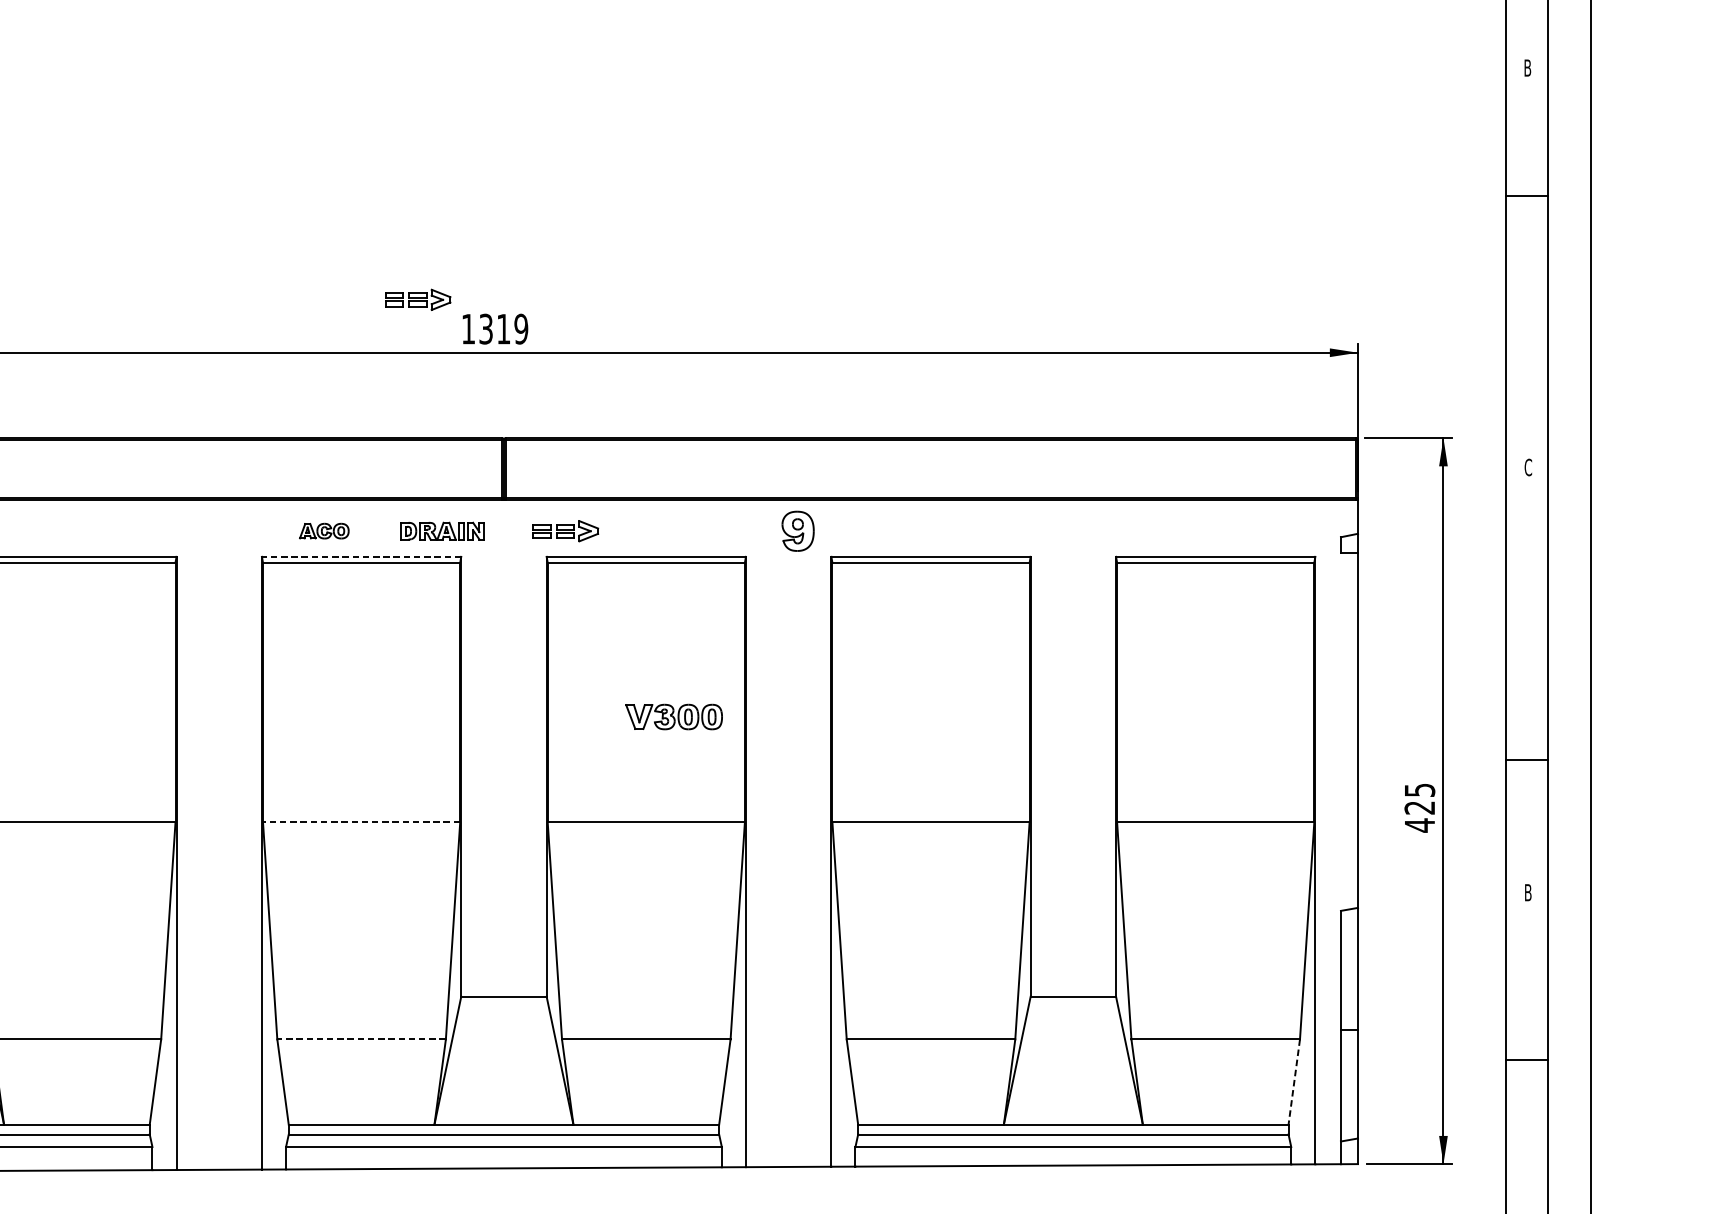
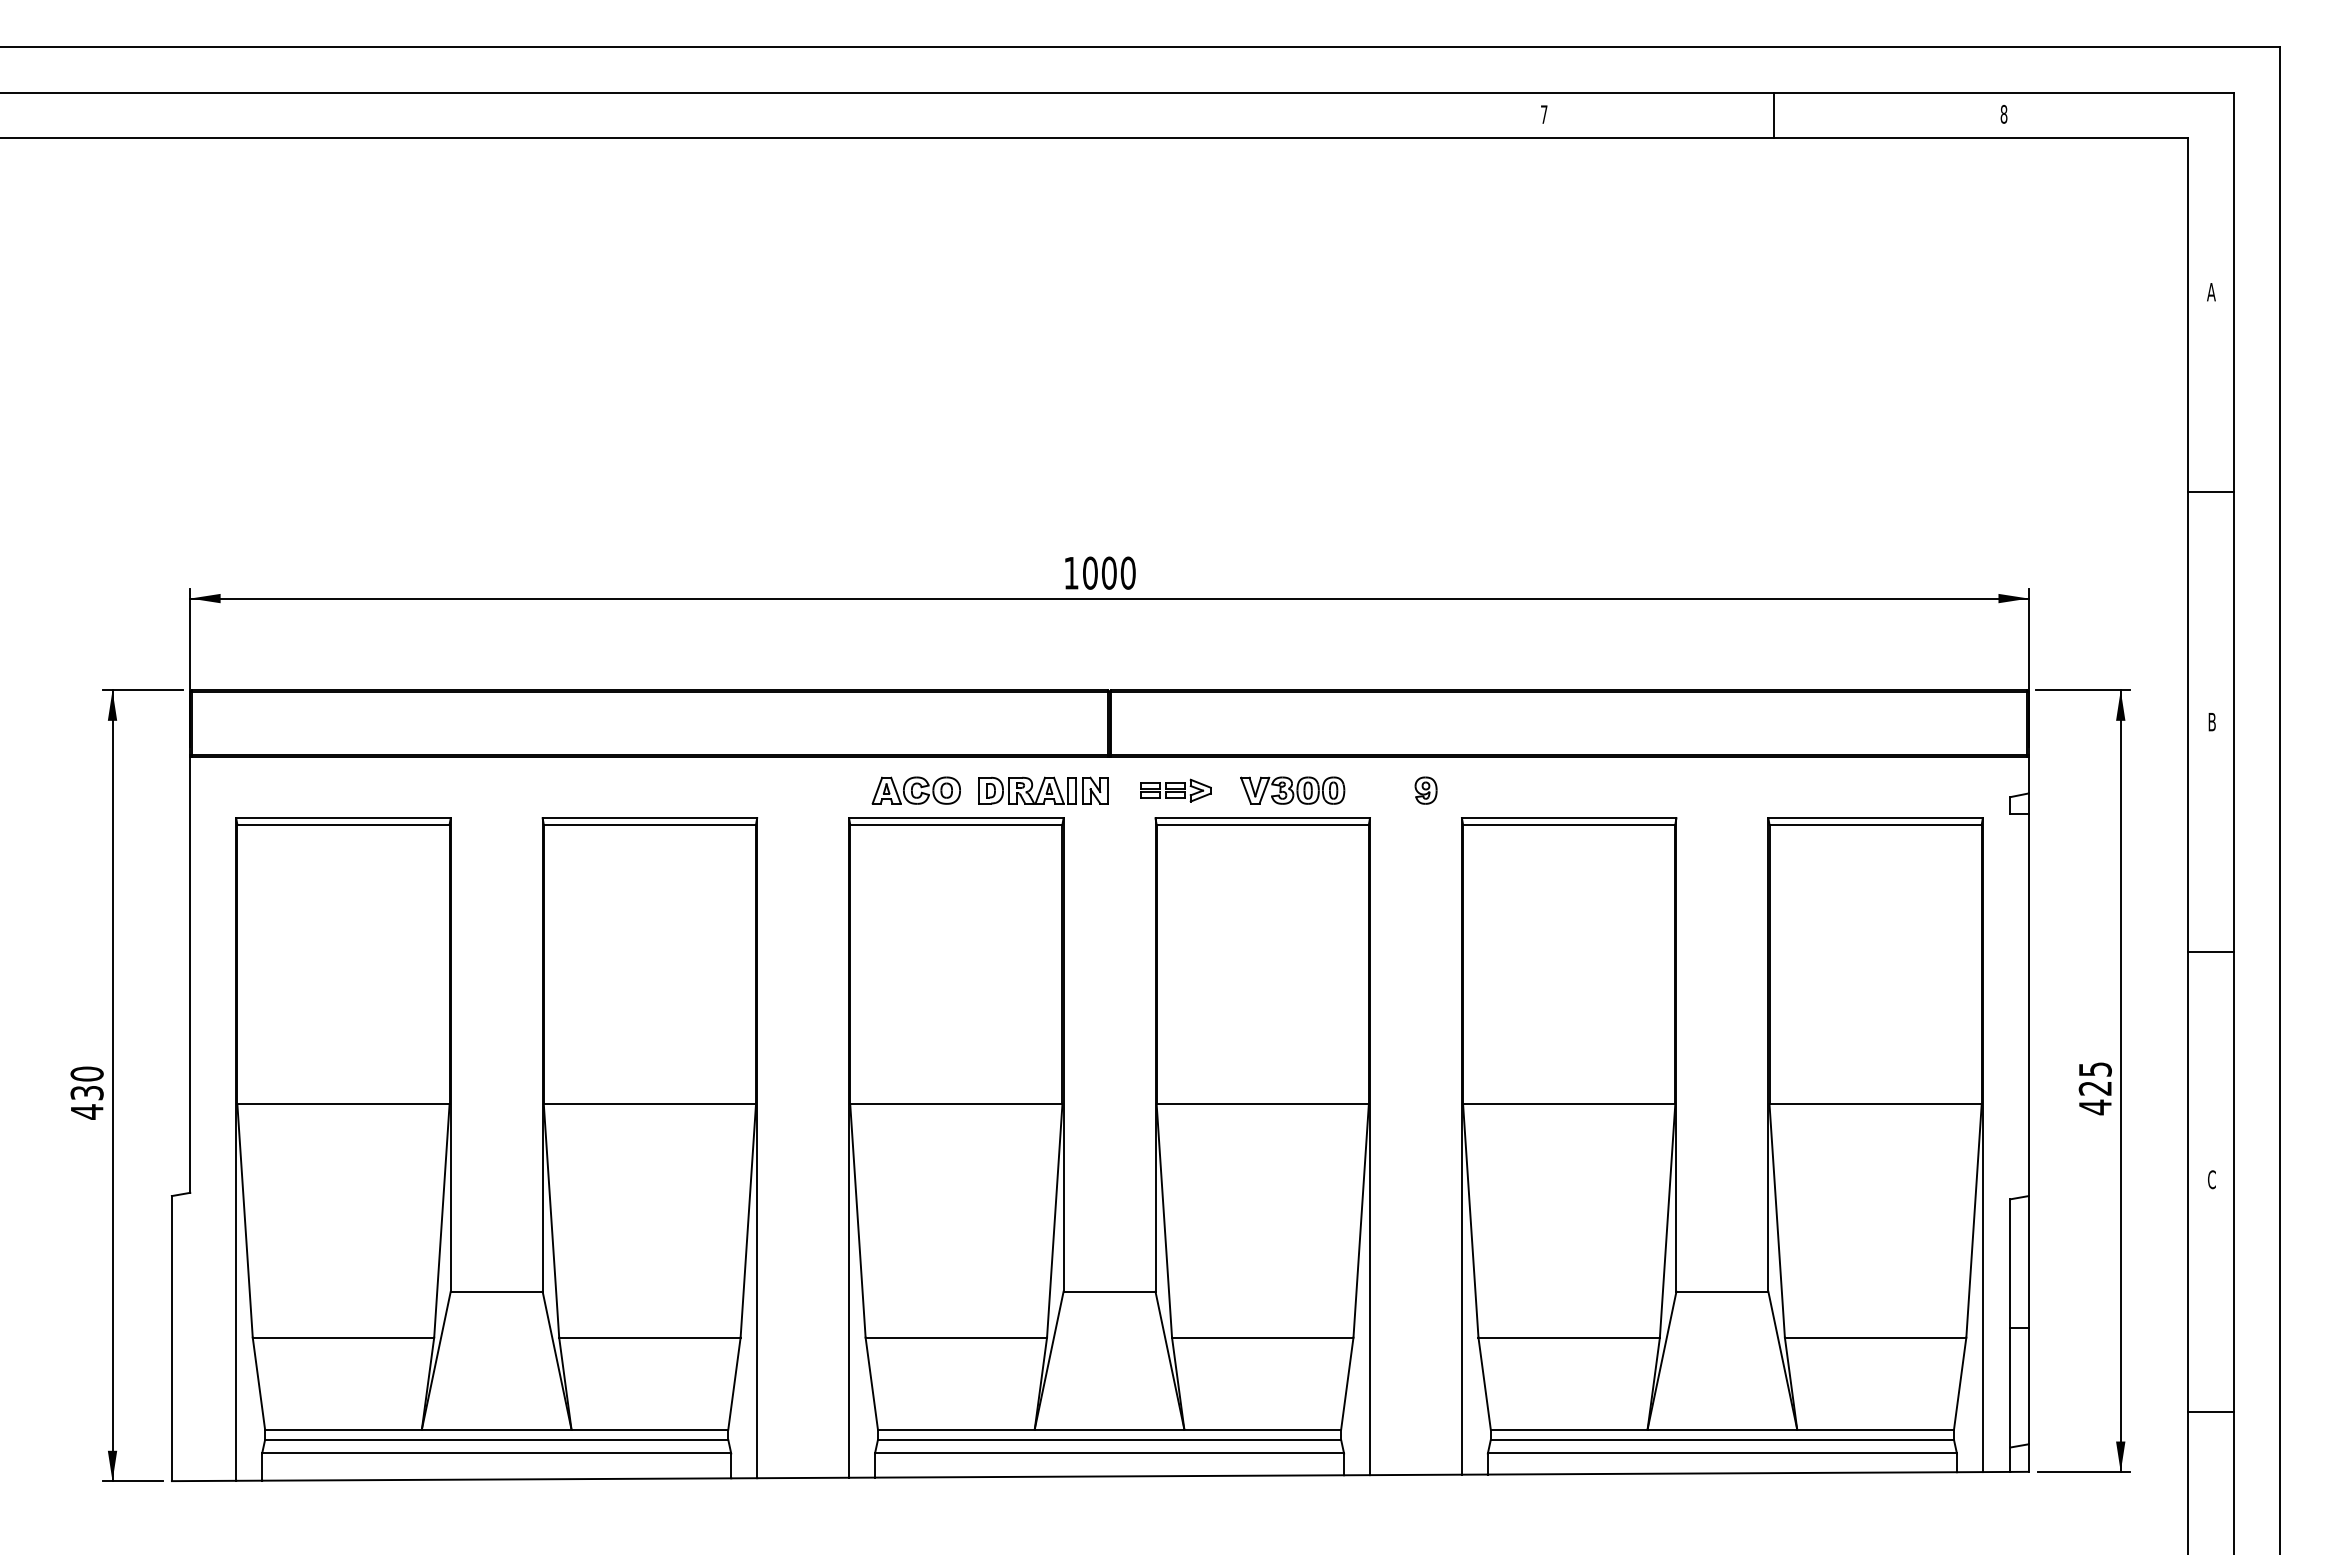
text: (1527, 68) -> (2211, 292), B -> A
line: (1526, 196) -> (2210, 492), moved
part: (417, 299) -> (1016, 541), removed
text: (503, 328) -> (1109, 572), 1319 -> 1000
text: (1528, 466) -> (2212, 721), C -> B
part: (323, 531) -> (915, 790), size x1.67
part: (442, 531) -> (1043, 790), size x1.43
part: (797, 531) -> (1425, 790), size x0.62
line: (360, 557) -> (955, 818), dashed -> solid
part: (673, 716) -> (1292, 790), moved
line: (1526, 760) -> (2210, 952), moved
line: (360, 822) -> (955, 1104), dashed -> solid
text: (1527, 892) -> (2211, 1179), B -> C
line: (361, 1039) -> (956, 1337), dashed -> solid
line: (1526, 1059) -> (2210, 1411), moved
line: (1294, 1082) -> (1960, 1384), dashed -> solid

